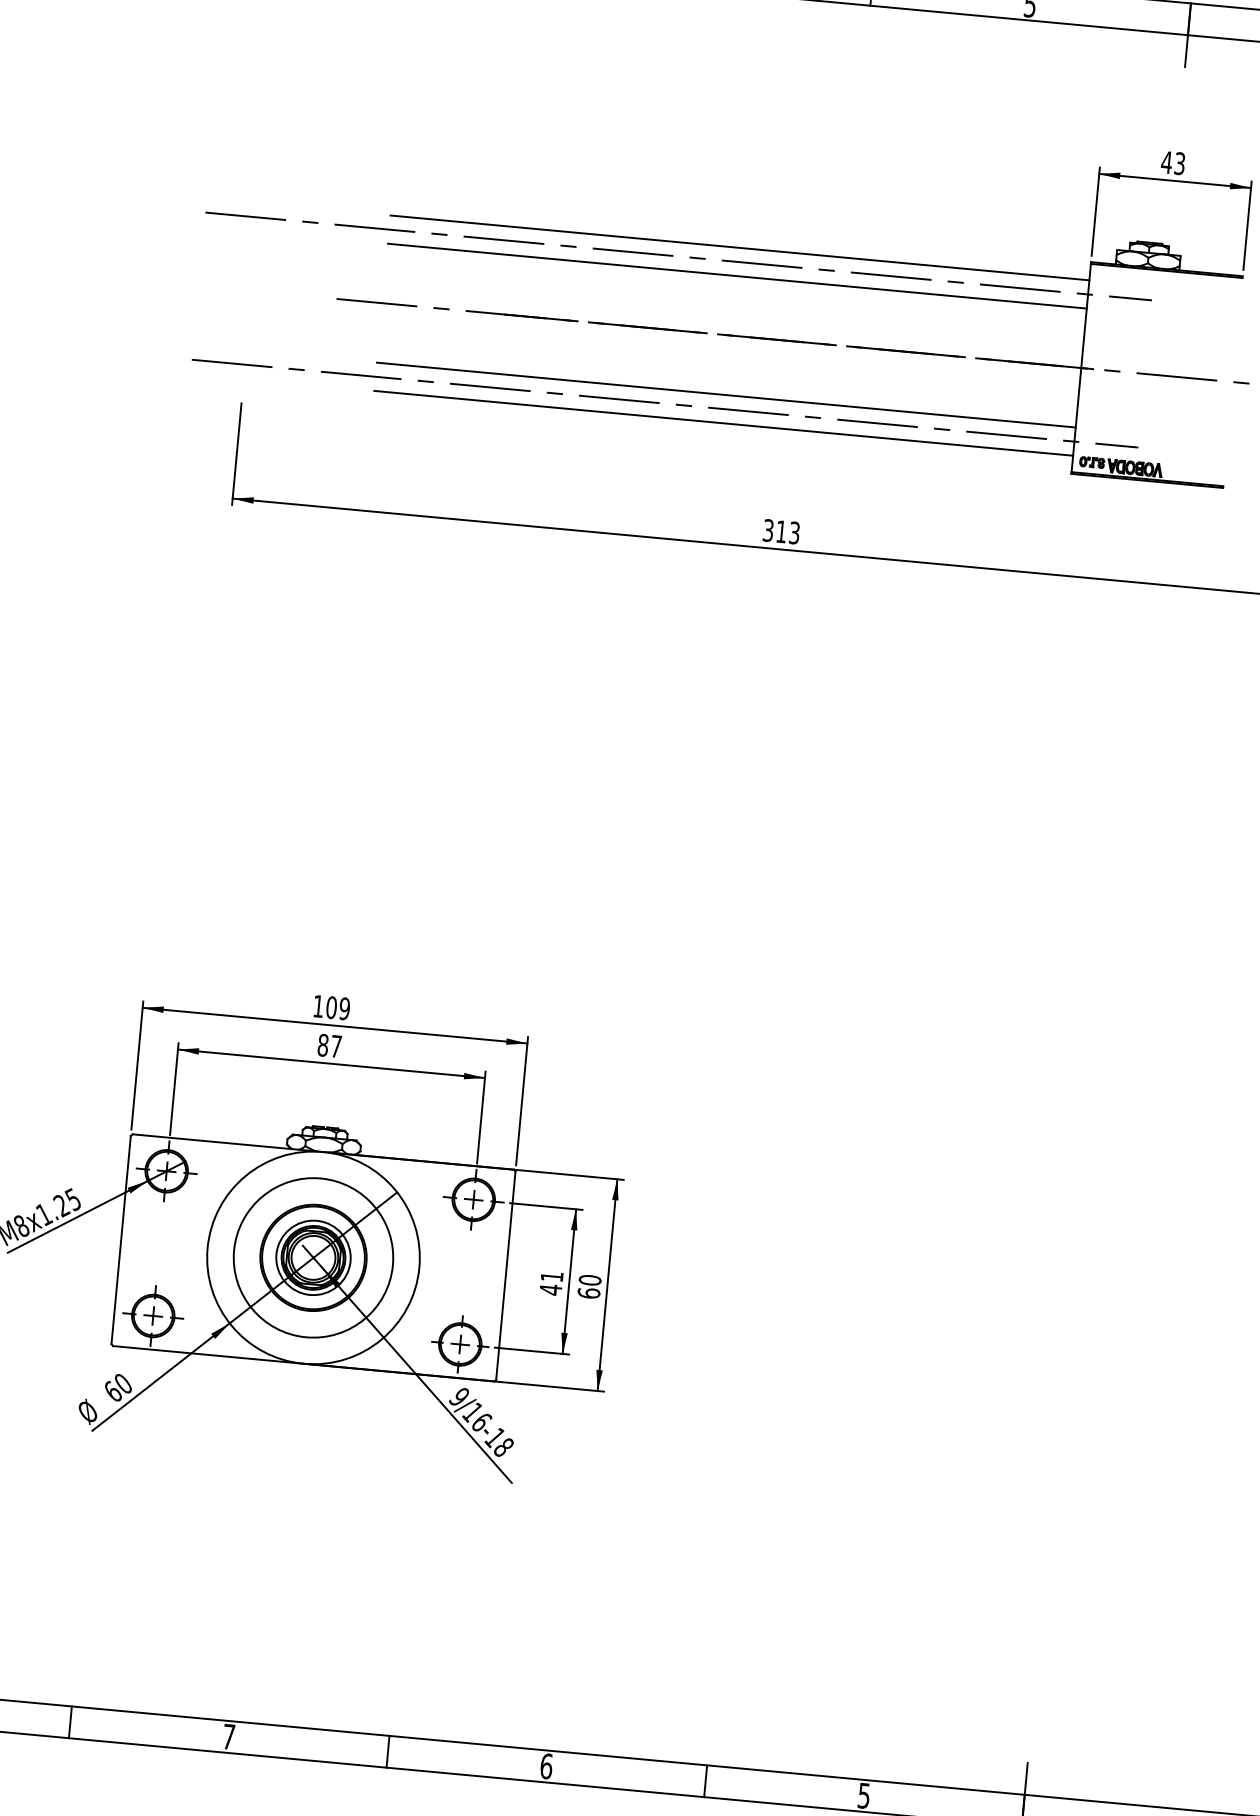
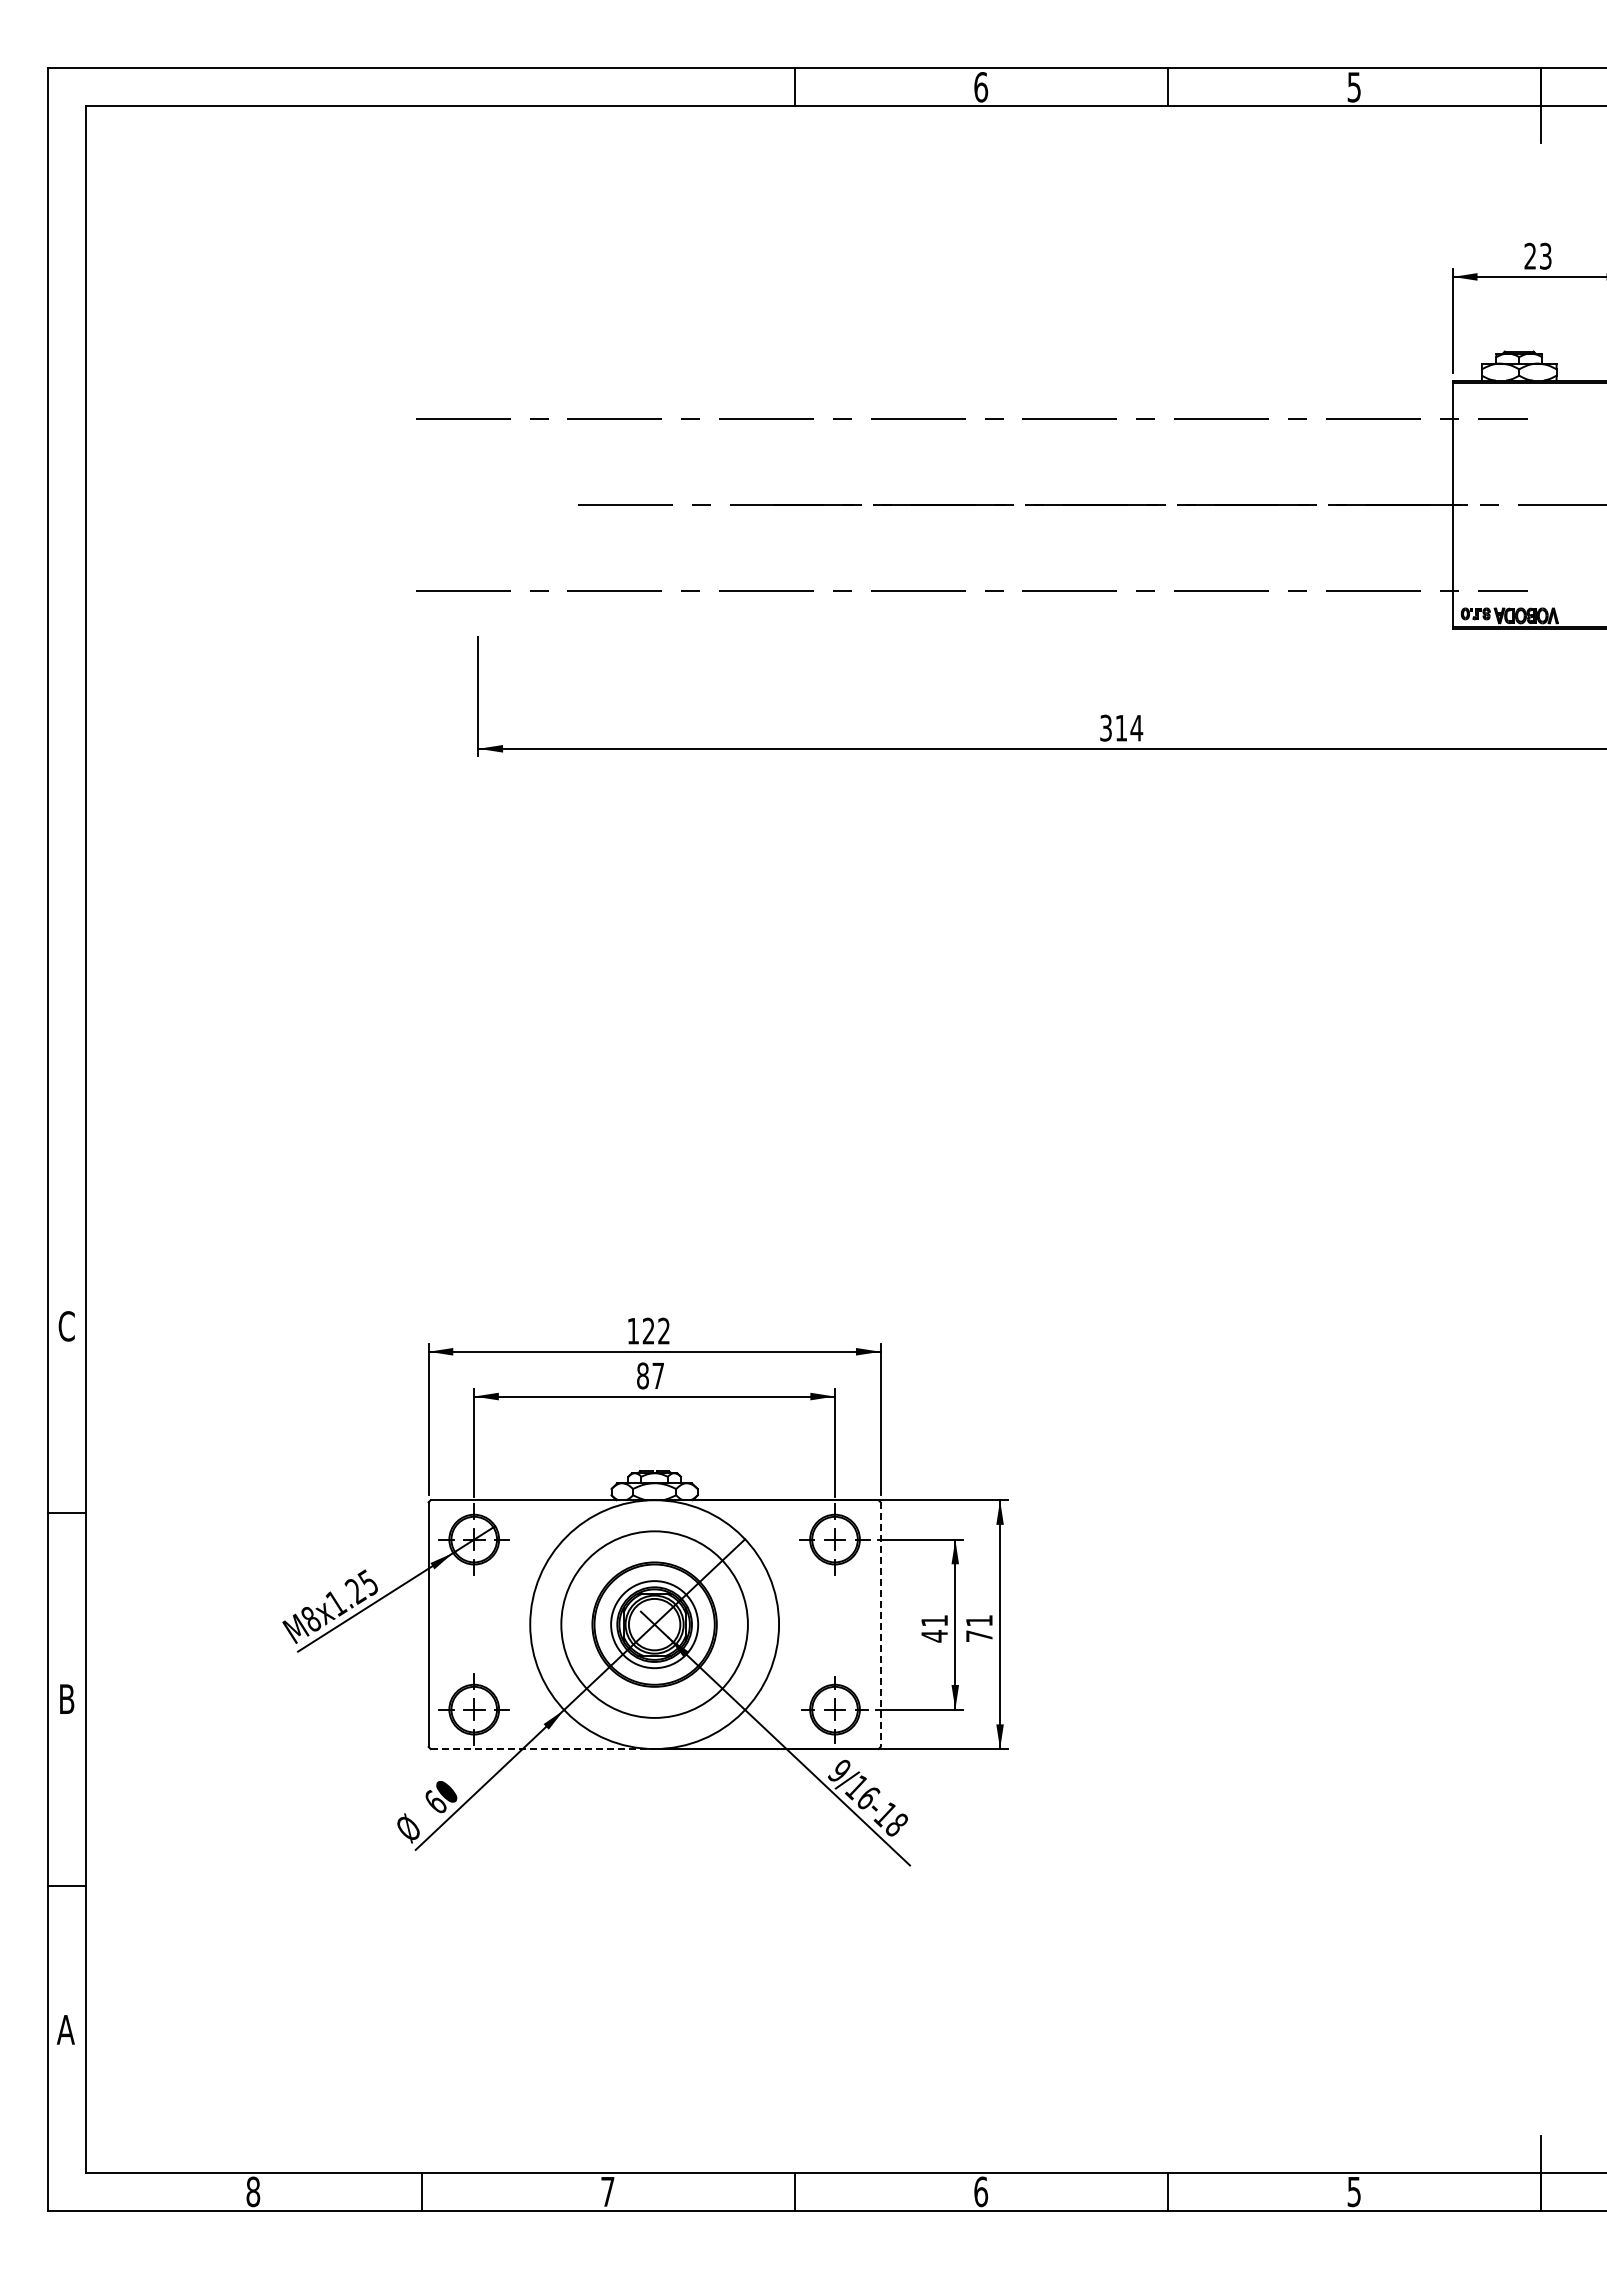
text: (1166, 161) -> (1530, 255), 43 -> 23
line: (739, 247) -> (1041, 401), removed
line: (736, 276) -> (1041, 435), removed
line: (725, 394) -> (1041, 574), removed
line: (722, 423) -> (1041, 608), removed
text: (794, 532) -> (1136, 727), 313 -> 314
text: (338, 1007) -> (656, 1330), 109 -> 122
line: (505, 1276) -> (880, 1625), solid -> dashed
text: (589, 1286) -> (979, 1628), 60 -> 71
line: (208, 1355) -> (542, 1749), solid -> dashed

